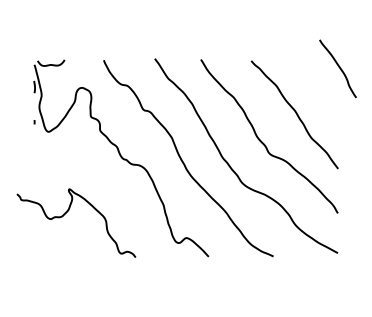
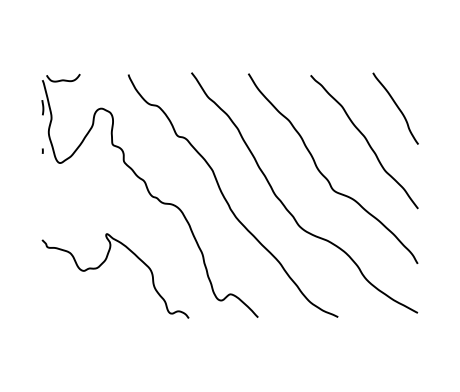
curve: (338, 67) -> (396, 106), moved
curve: (67, 212) -> (104, 262), moved

